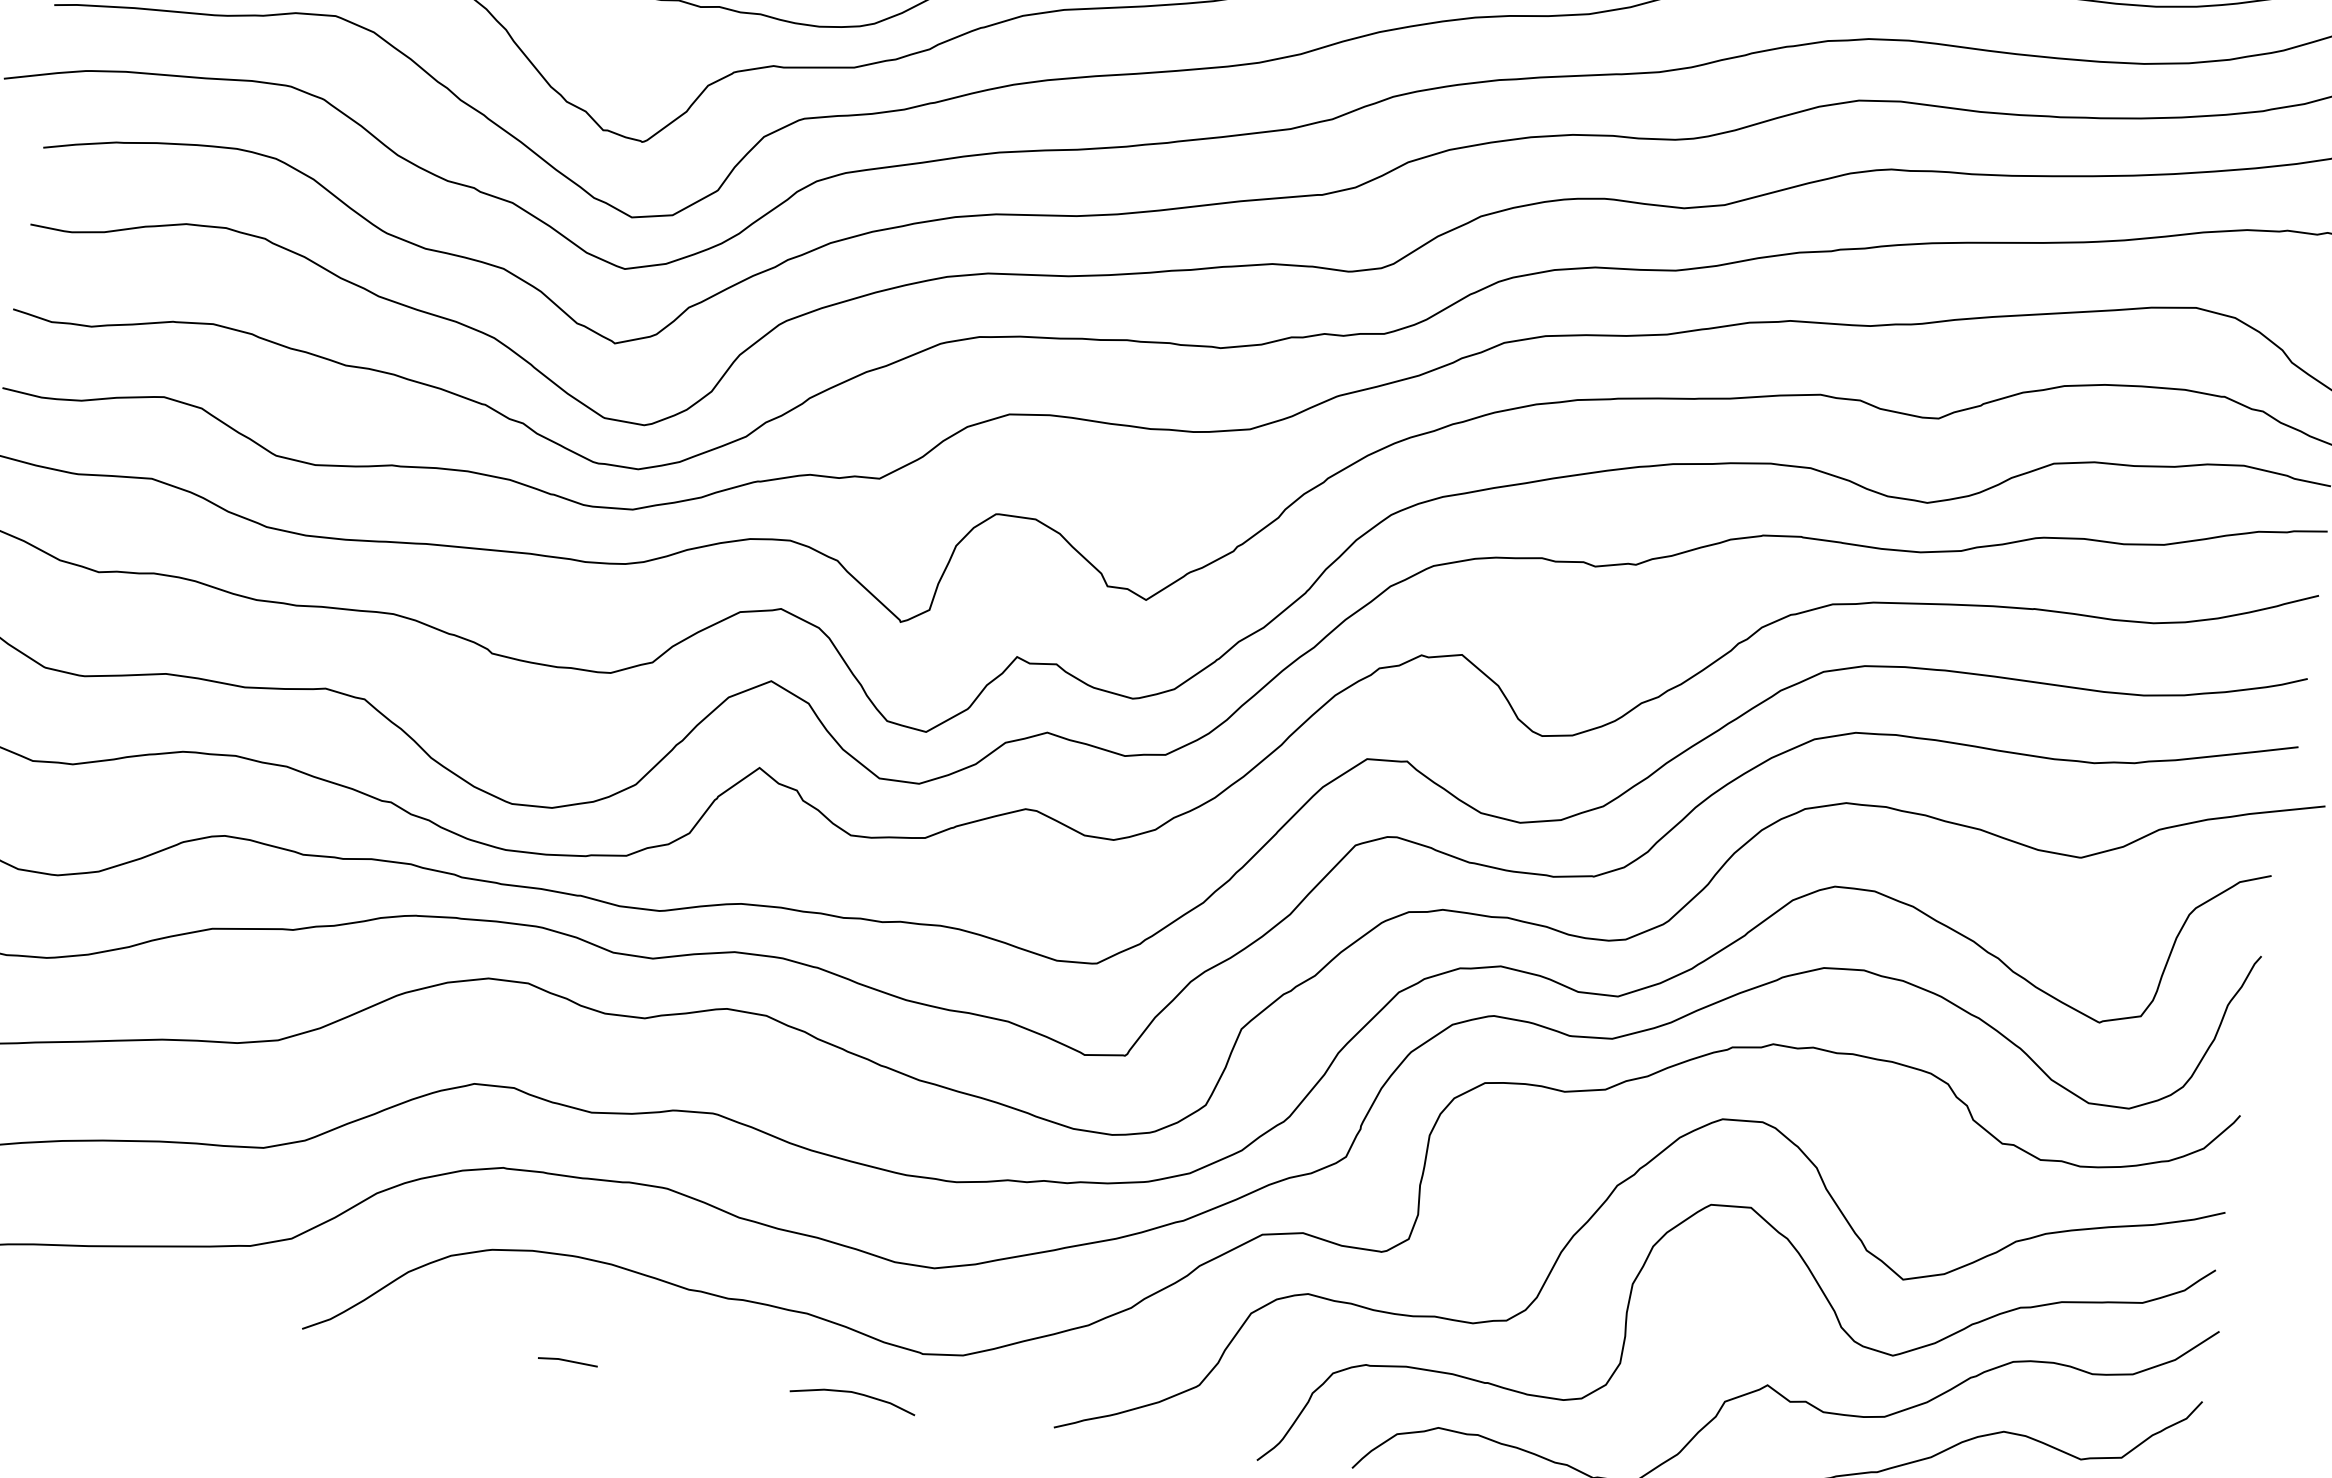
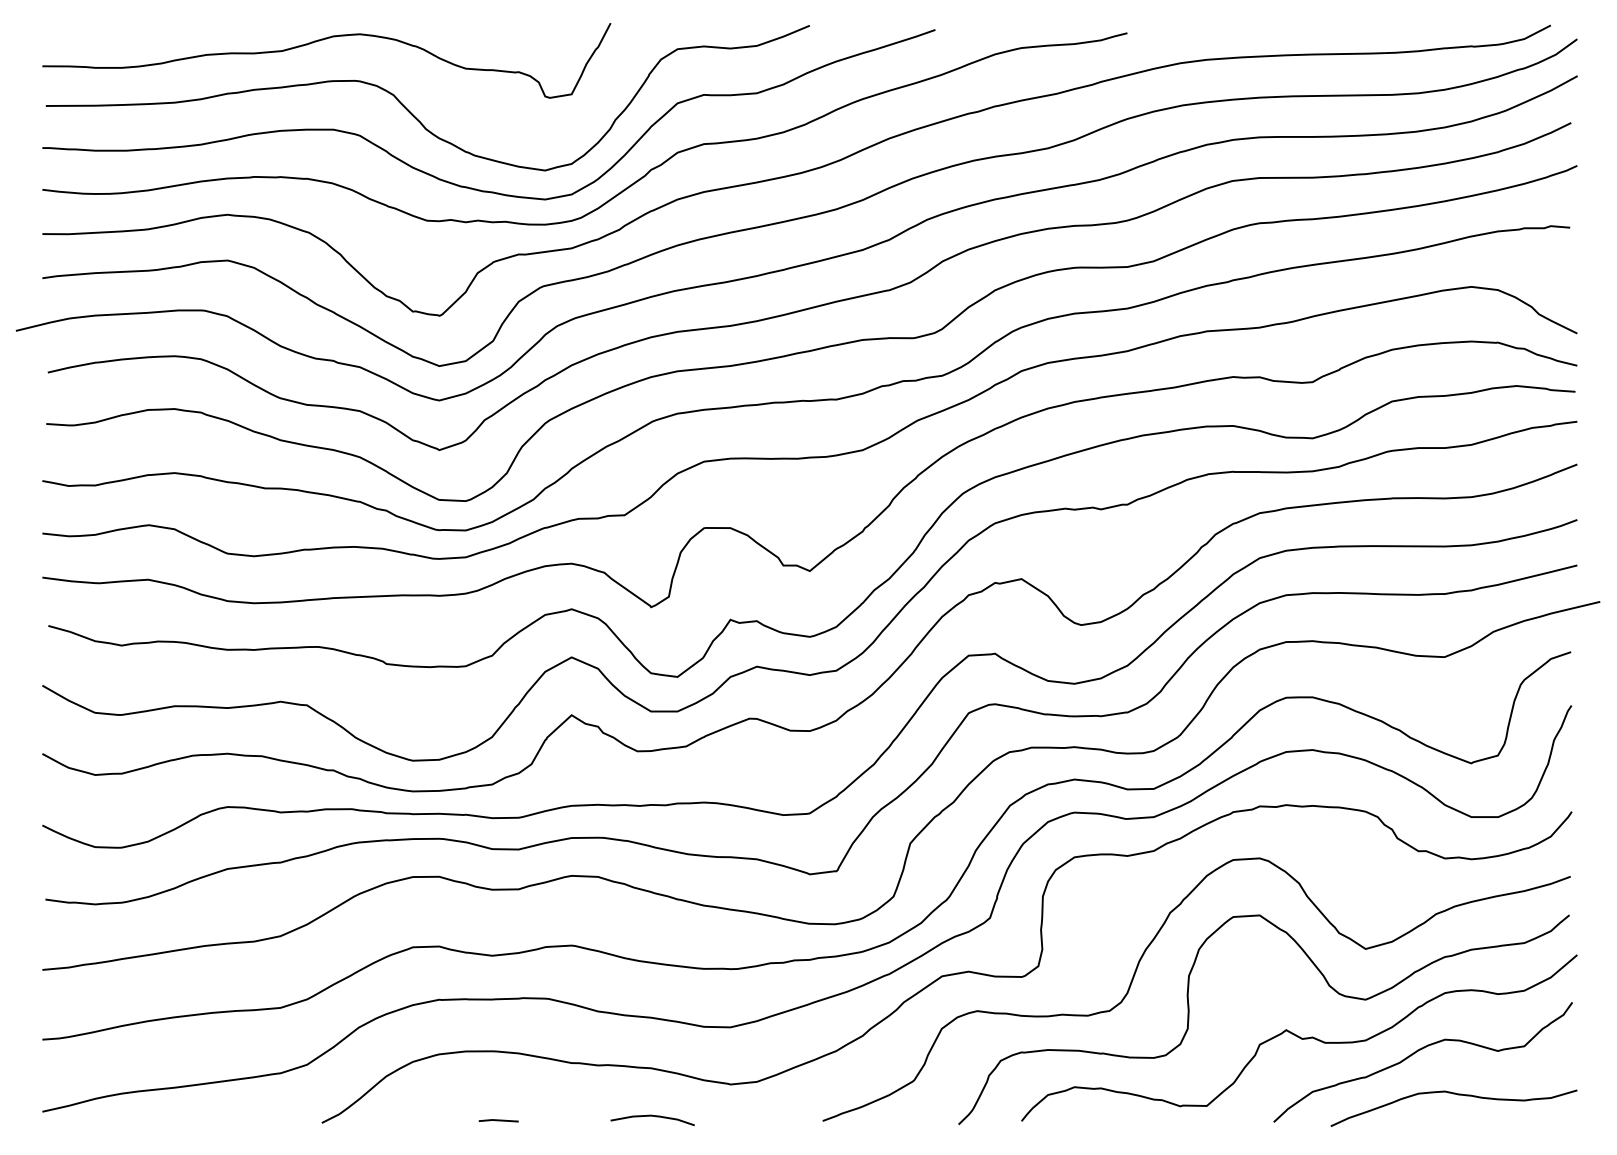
curve: (853, 1393) -> (652, 1116), moved

